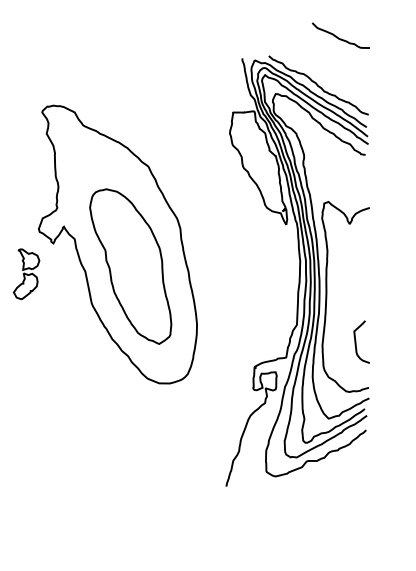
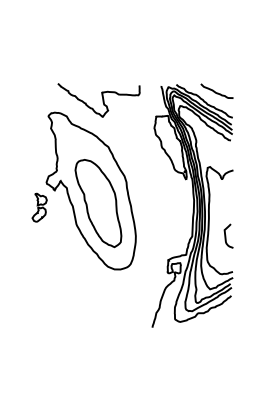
curve: (338, 36) -> (215, 91), moved
curve: (137, 84) -> (102, 100), added
curve: (357, 341) -> (226, 235), moved

